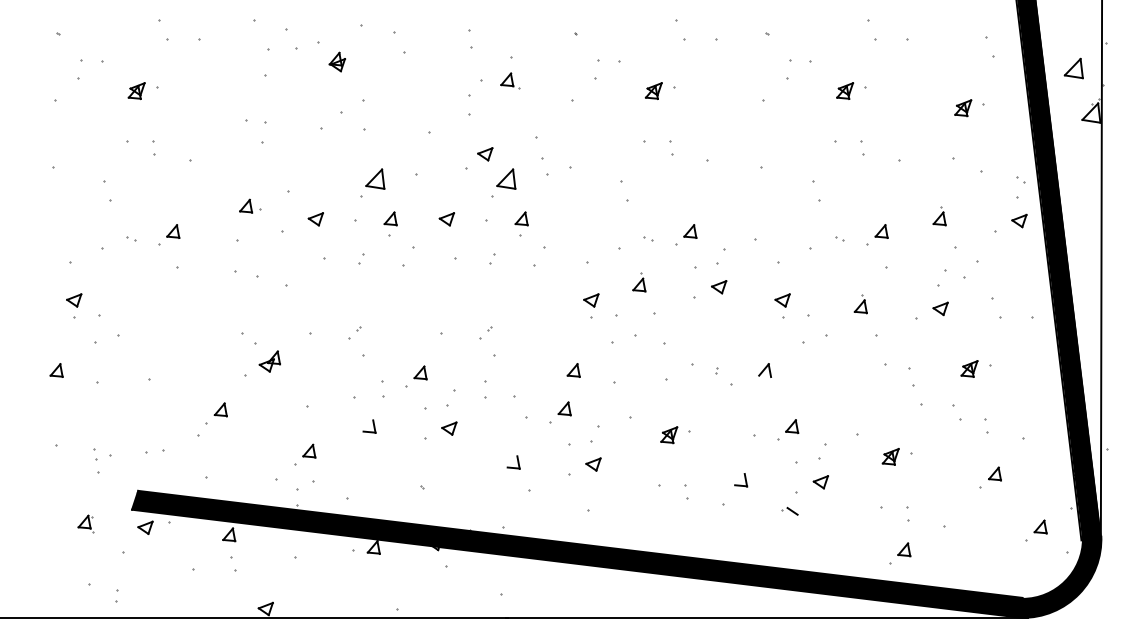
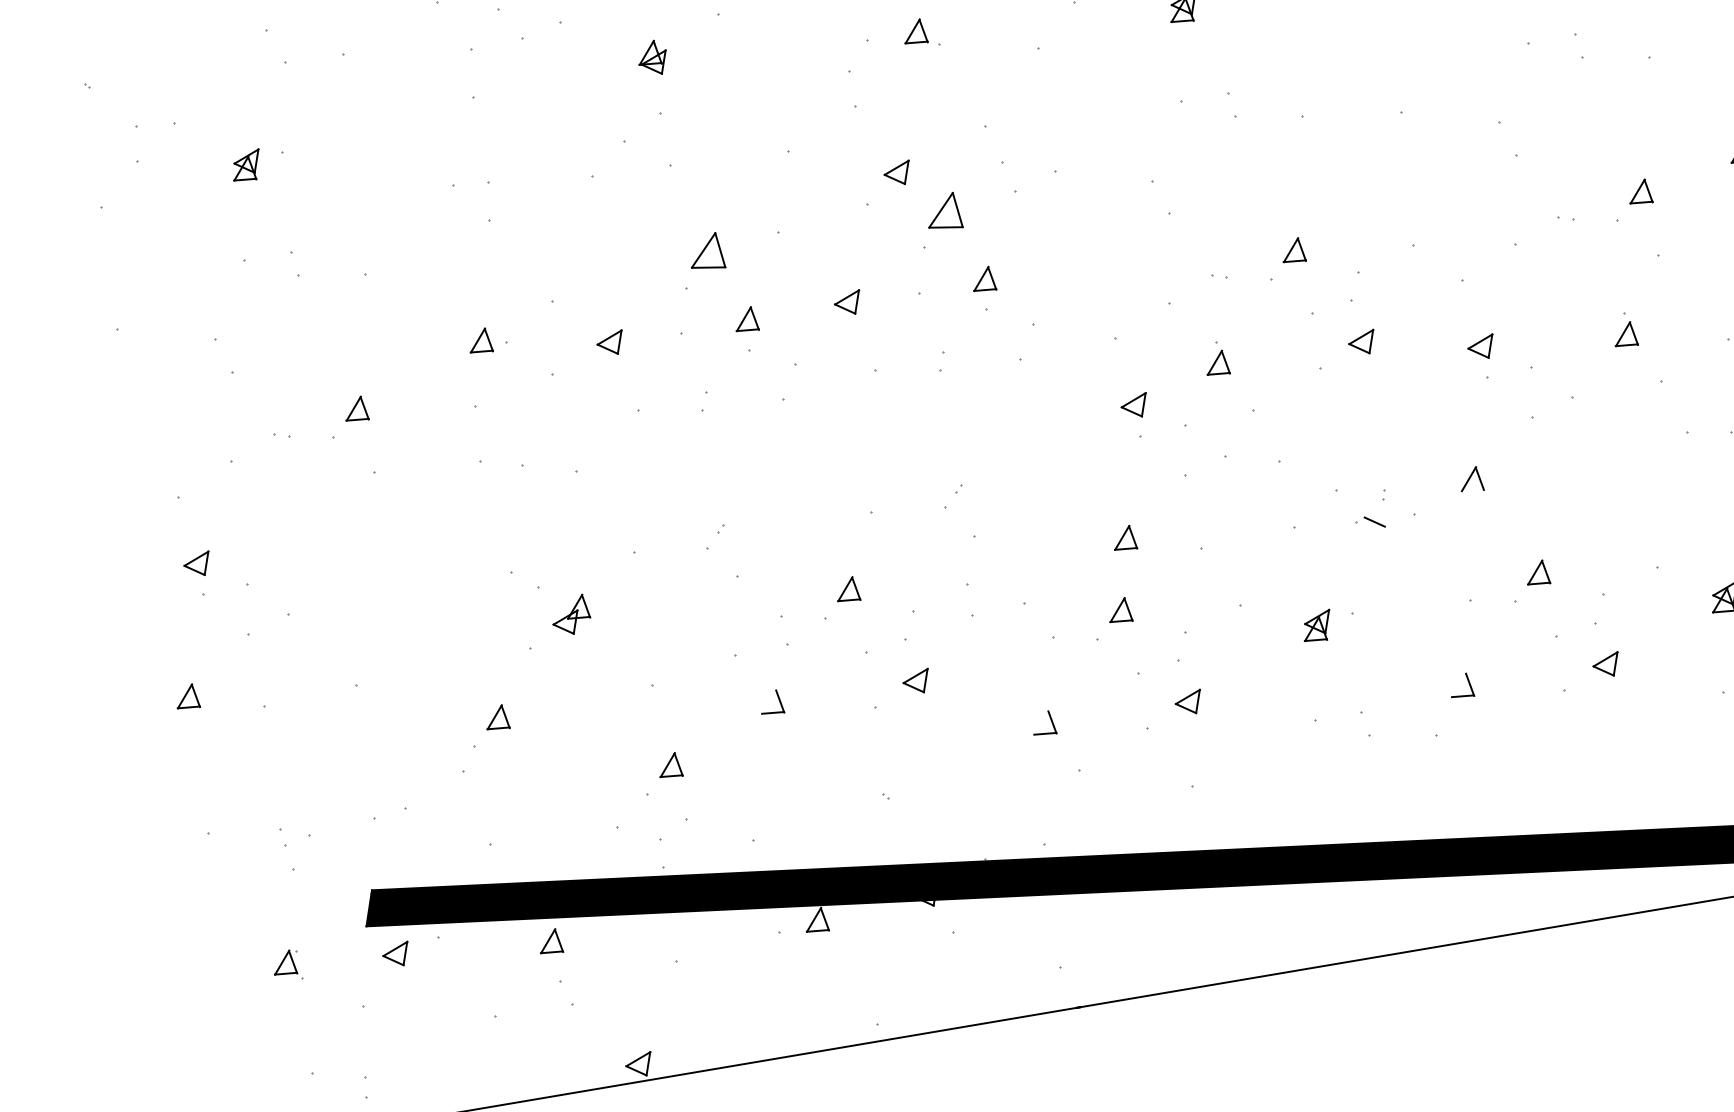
part: (337, 61) -> (652, 57), moved
part: (789, 511) -> (1369, 523), moved

